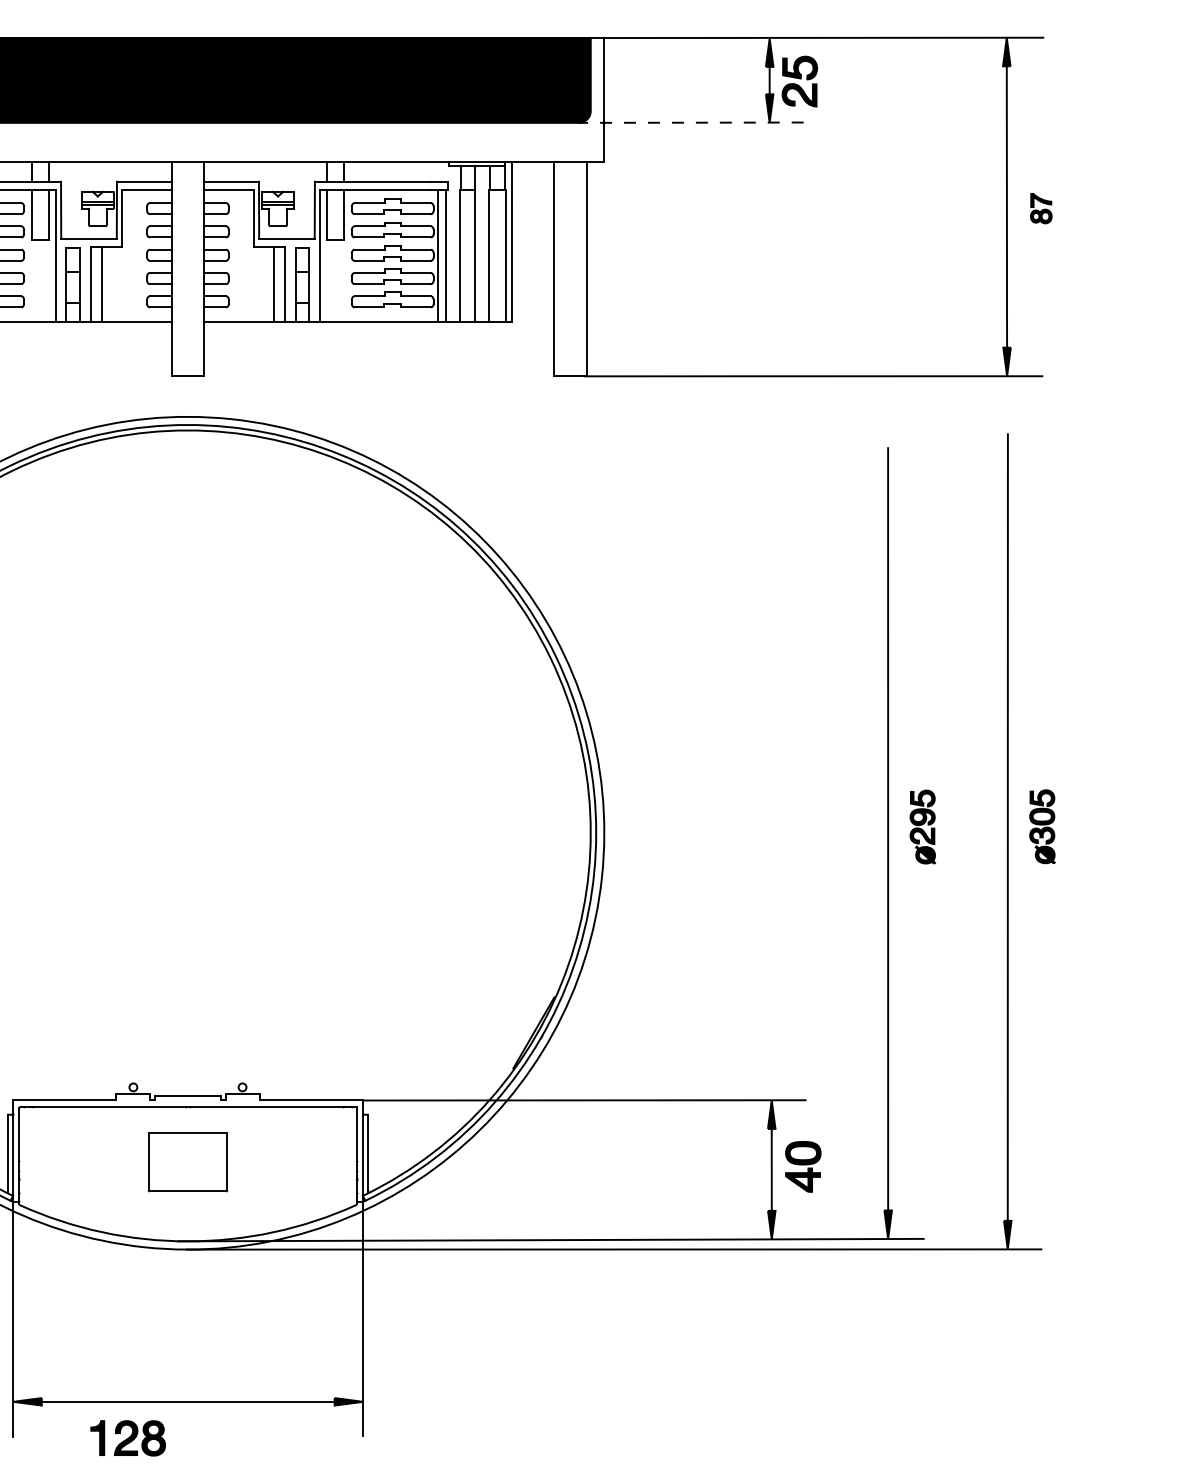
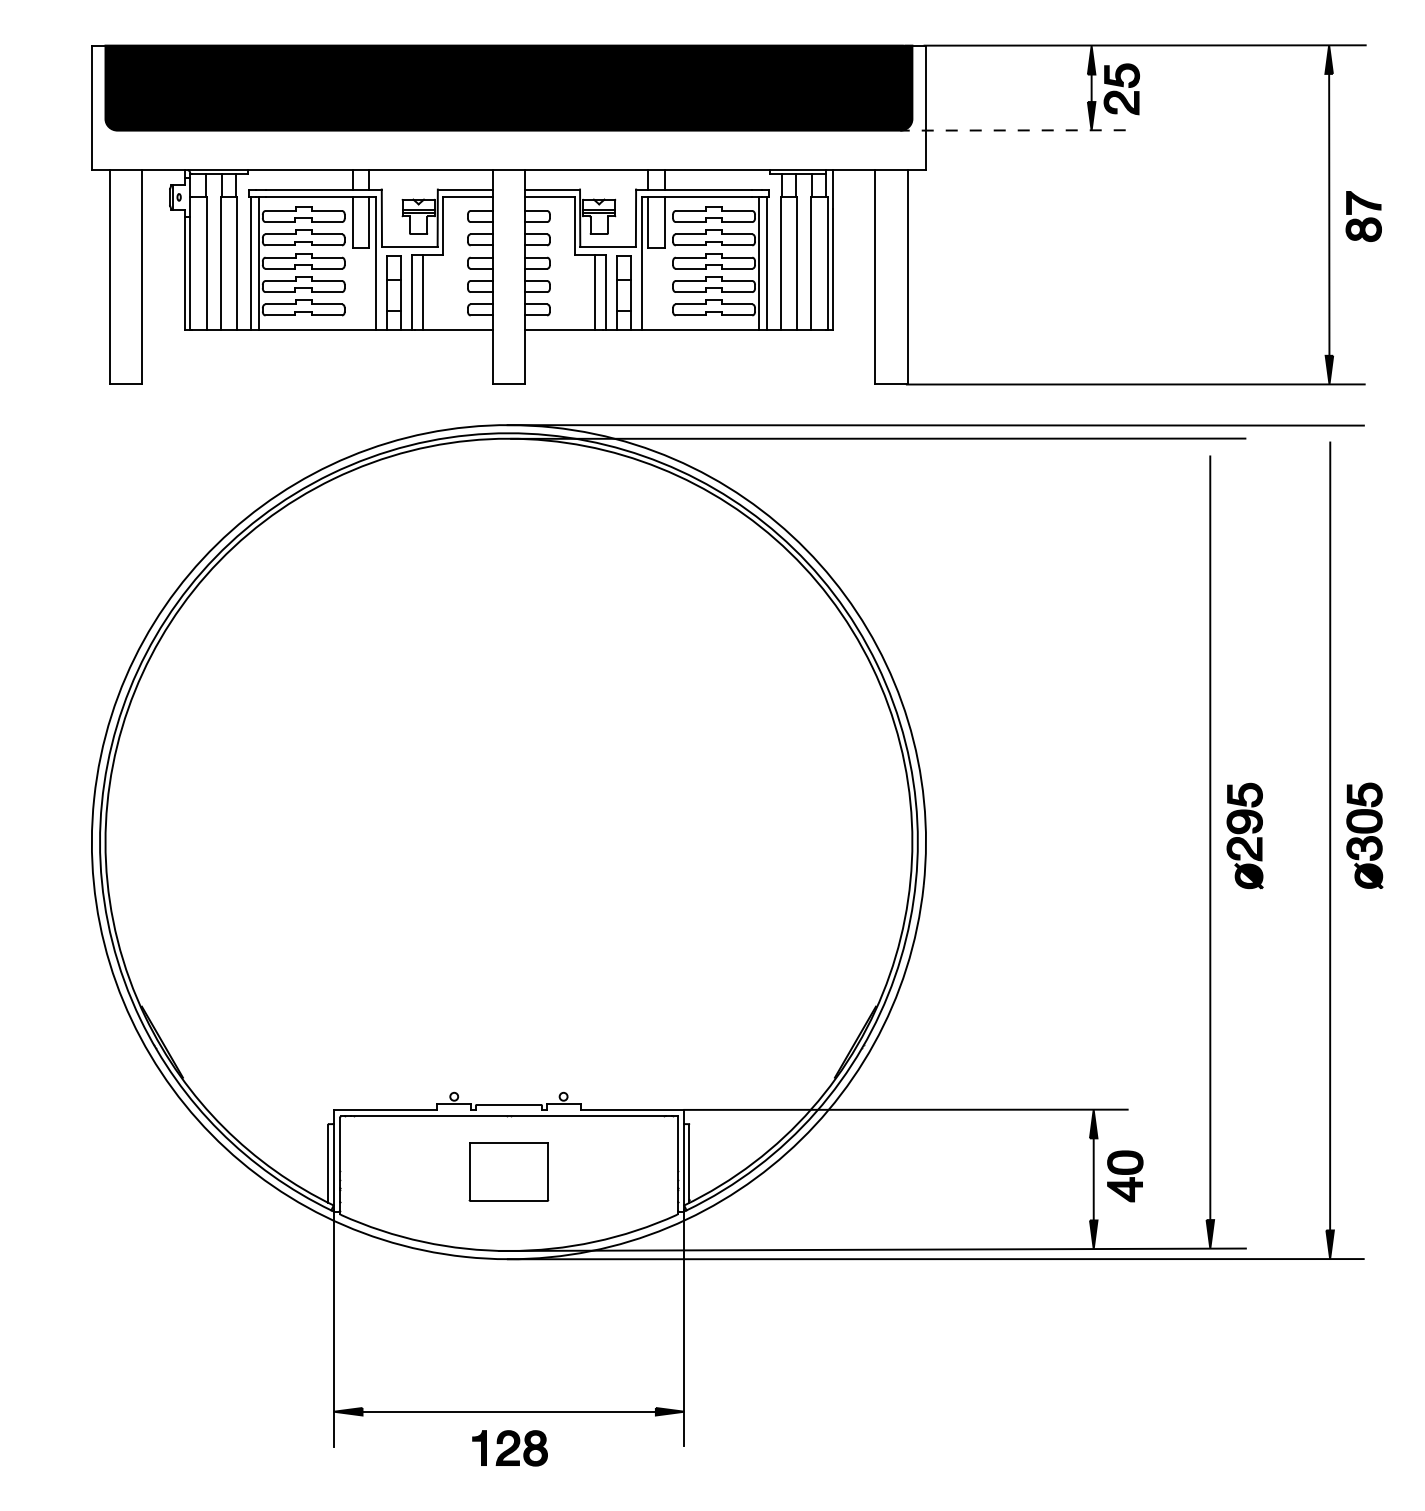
part: (1041, 208) -> (1363, 216), size x1.67
line: (613, 417) -> (935, 425), added
line: (556, 430) -> (878, 438), added
part: (922, 826) -> (1244, 835), size x1.43
part: (1042, 826) -> (1364, 835), size x1.43
part: (127, 1438) -> (509, 1448), moved

